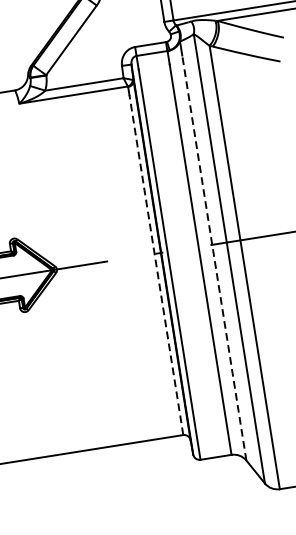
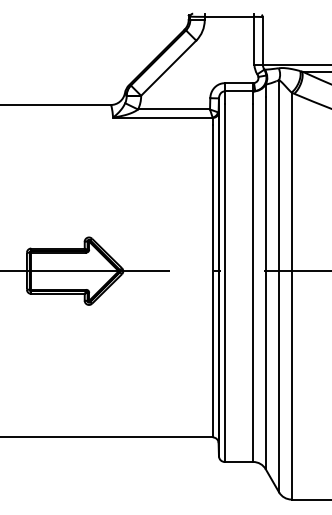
line: (214, 258) -> (265, 283), dashed -> solid
line: (155, 264) -> (212, 280), dashed -> solid

